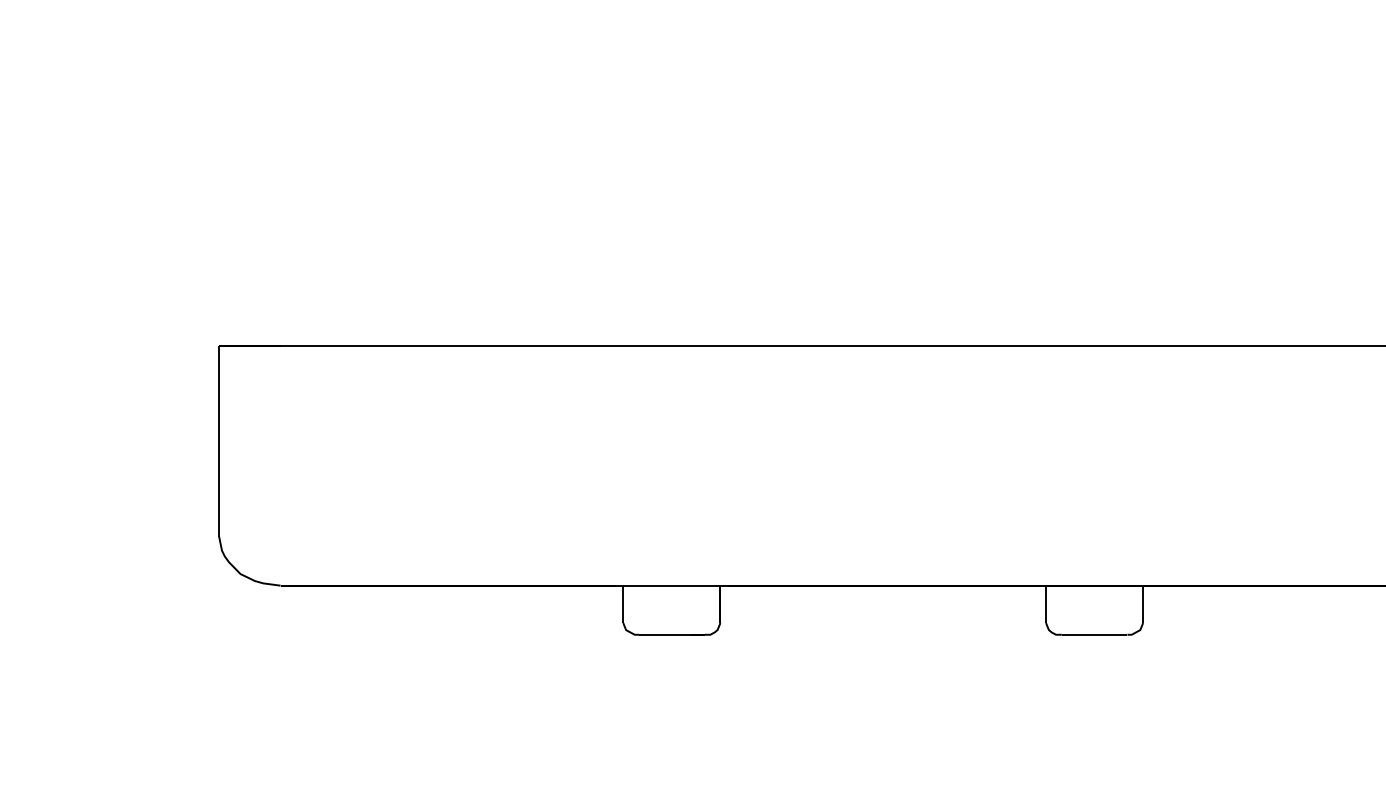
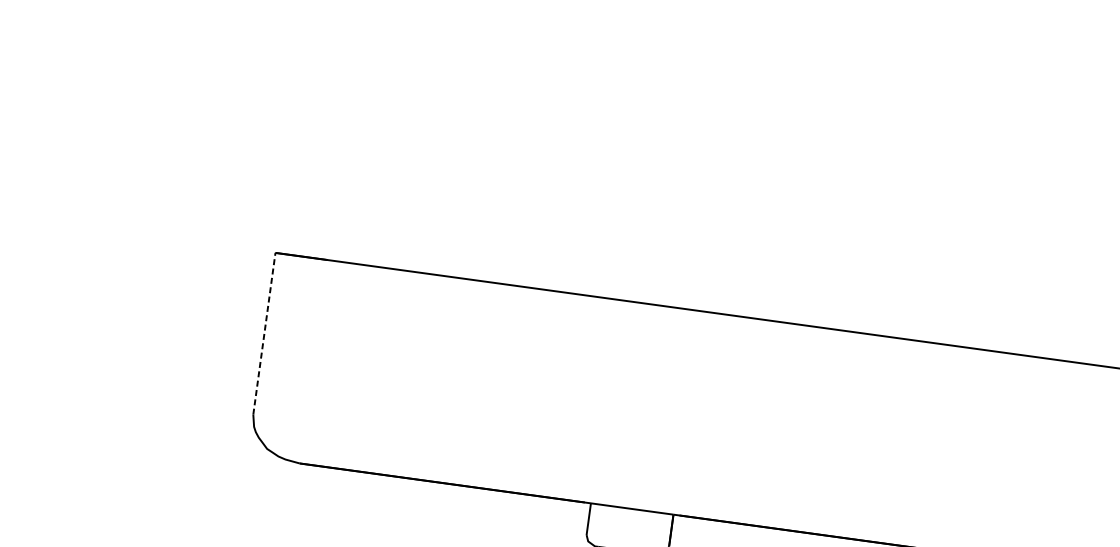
line: (219, 440) -> (264, 333), solid -> dashed

